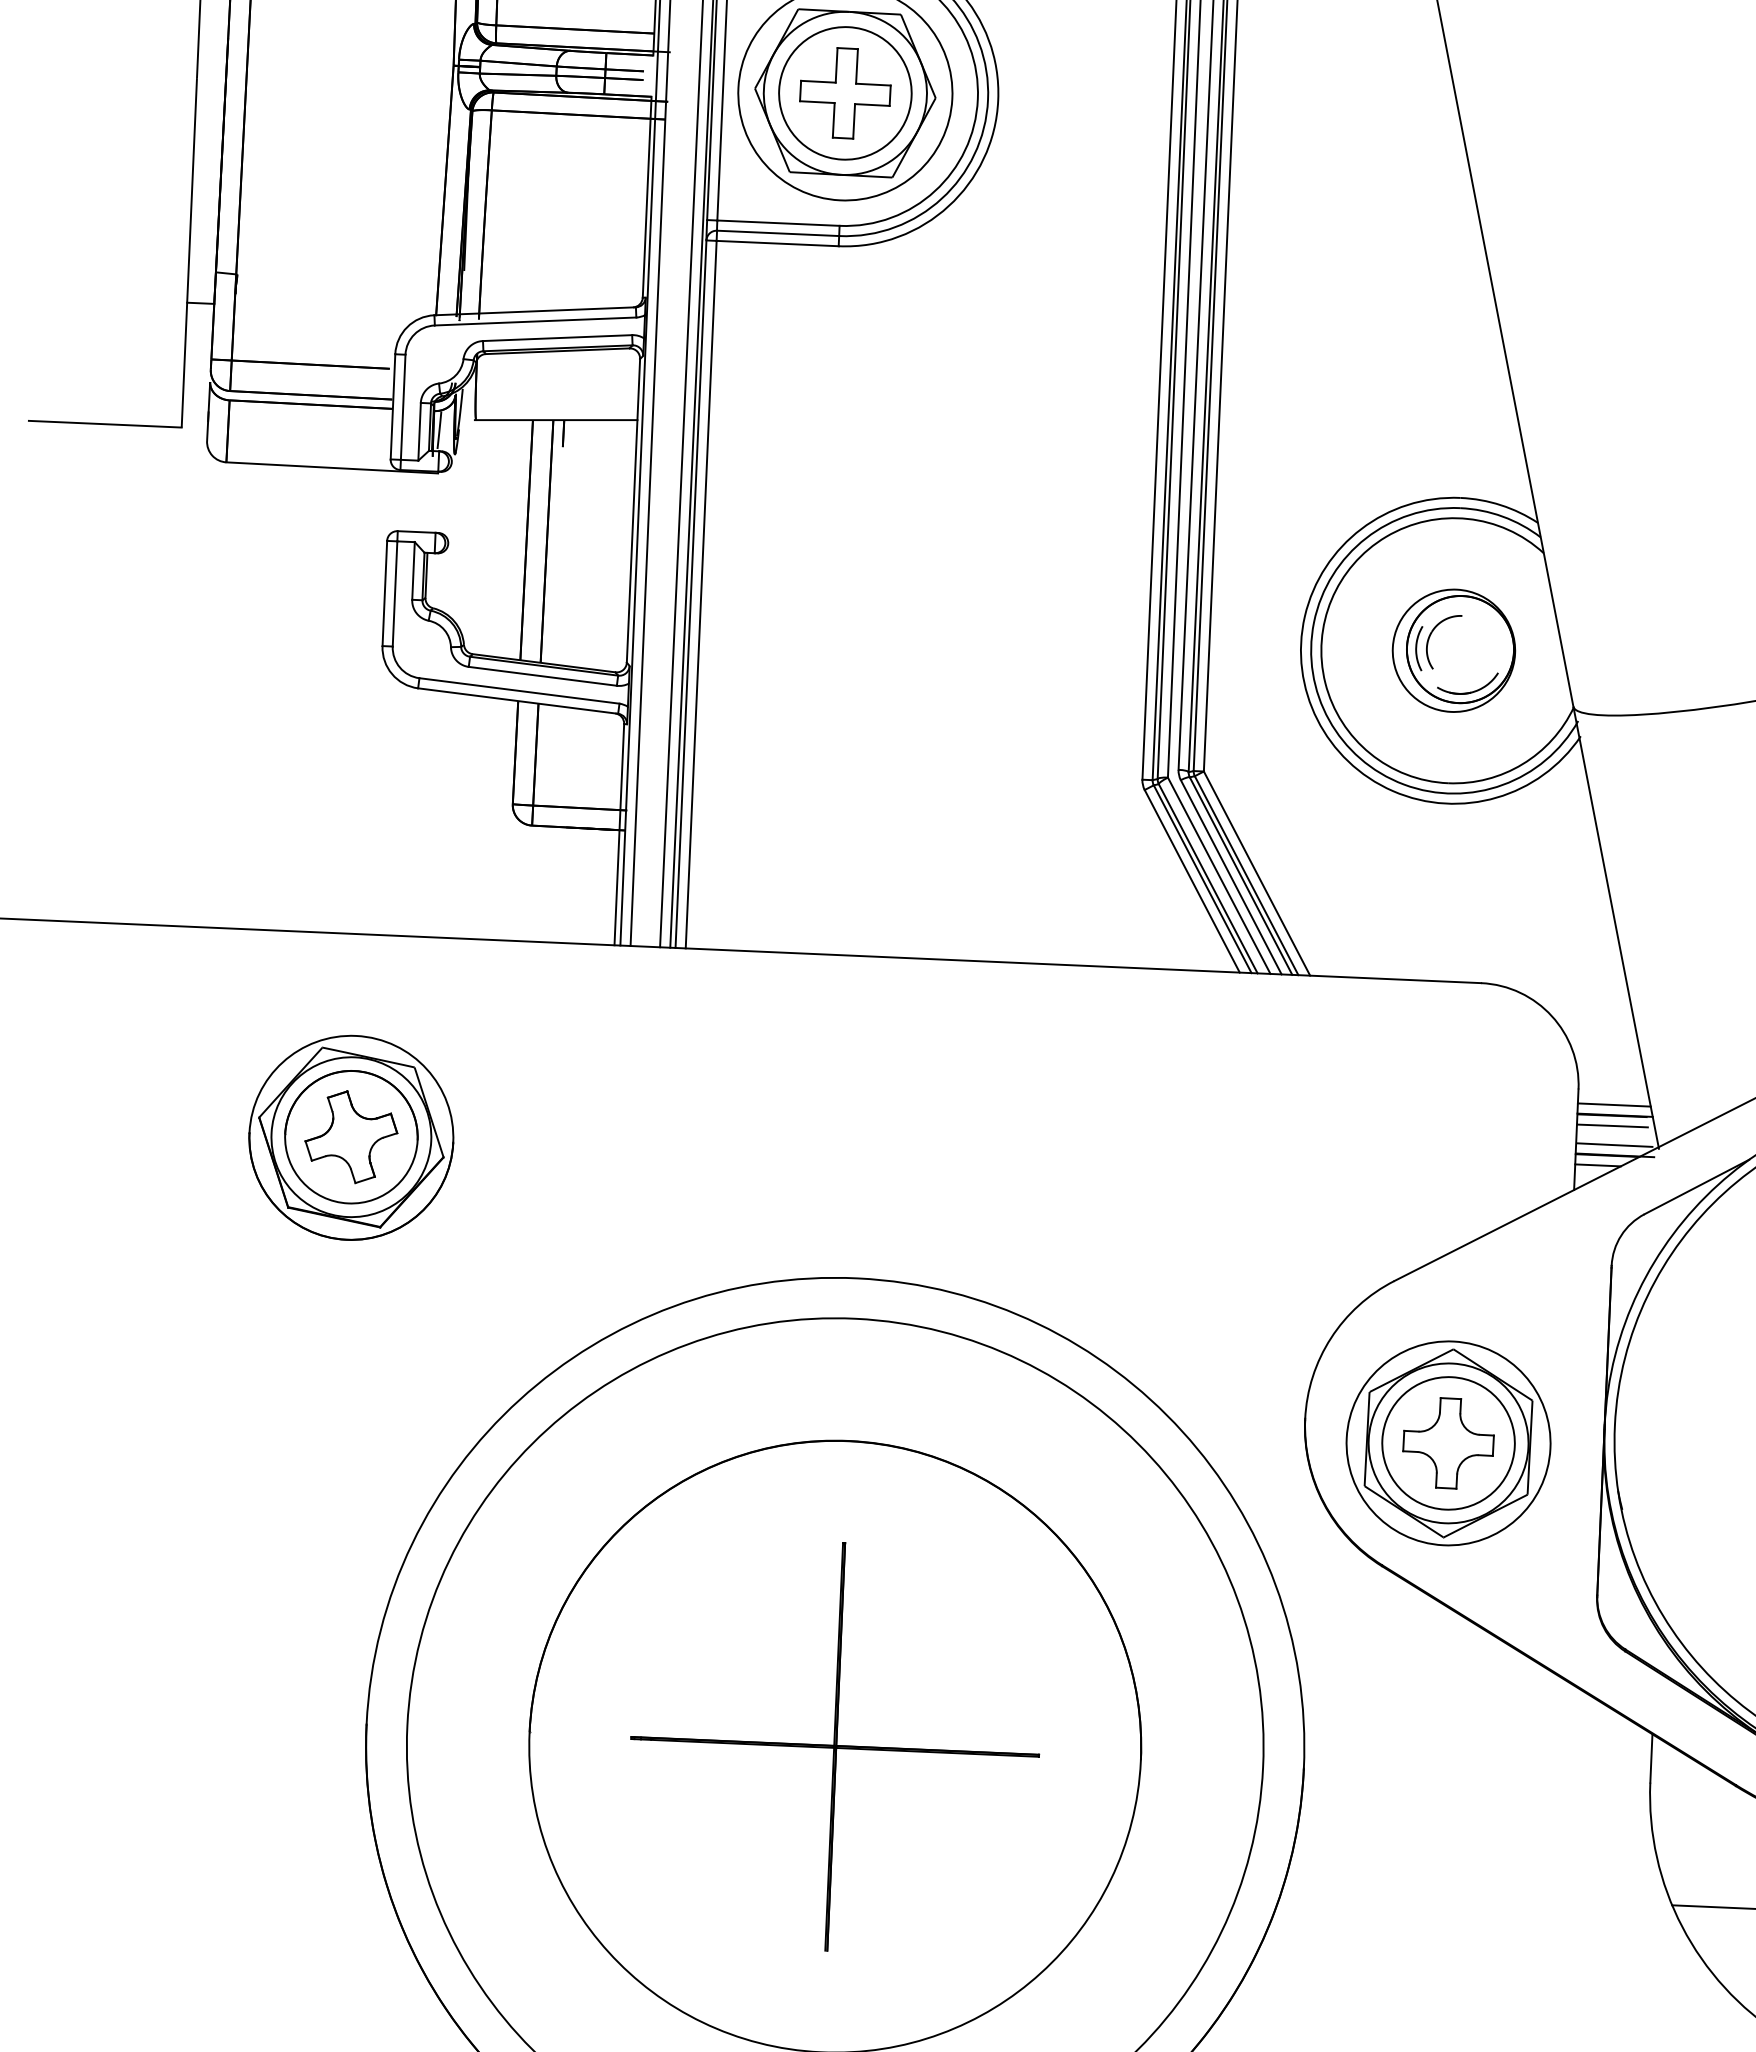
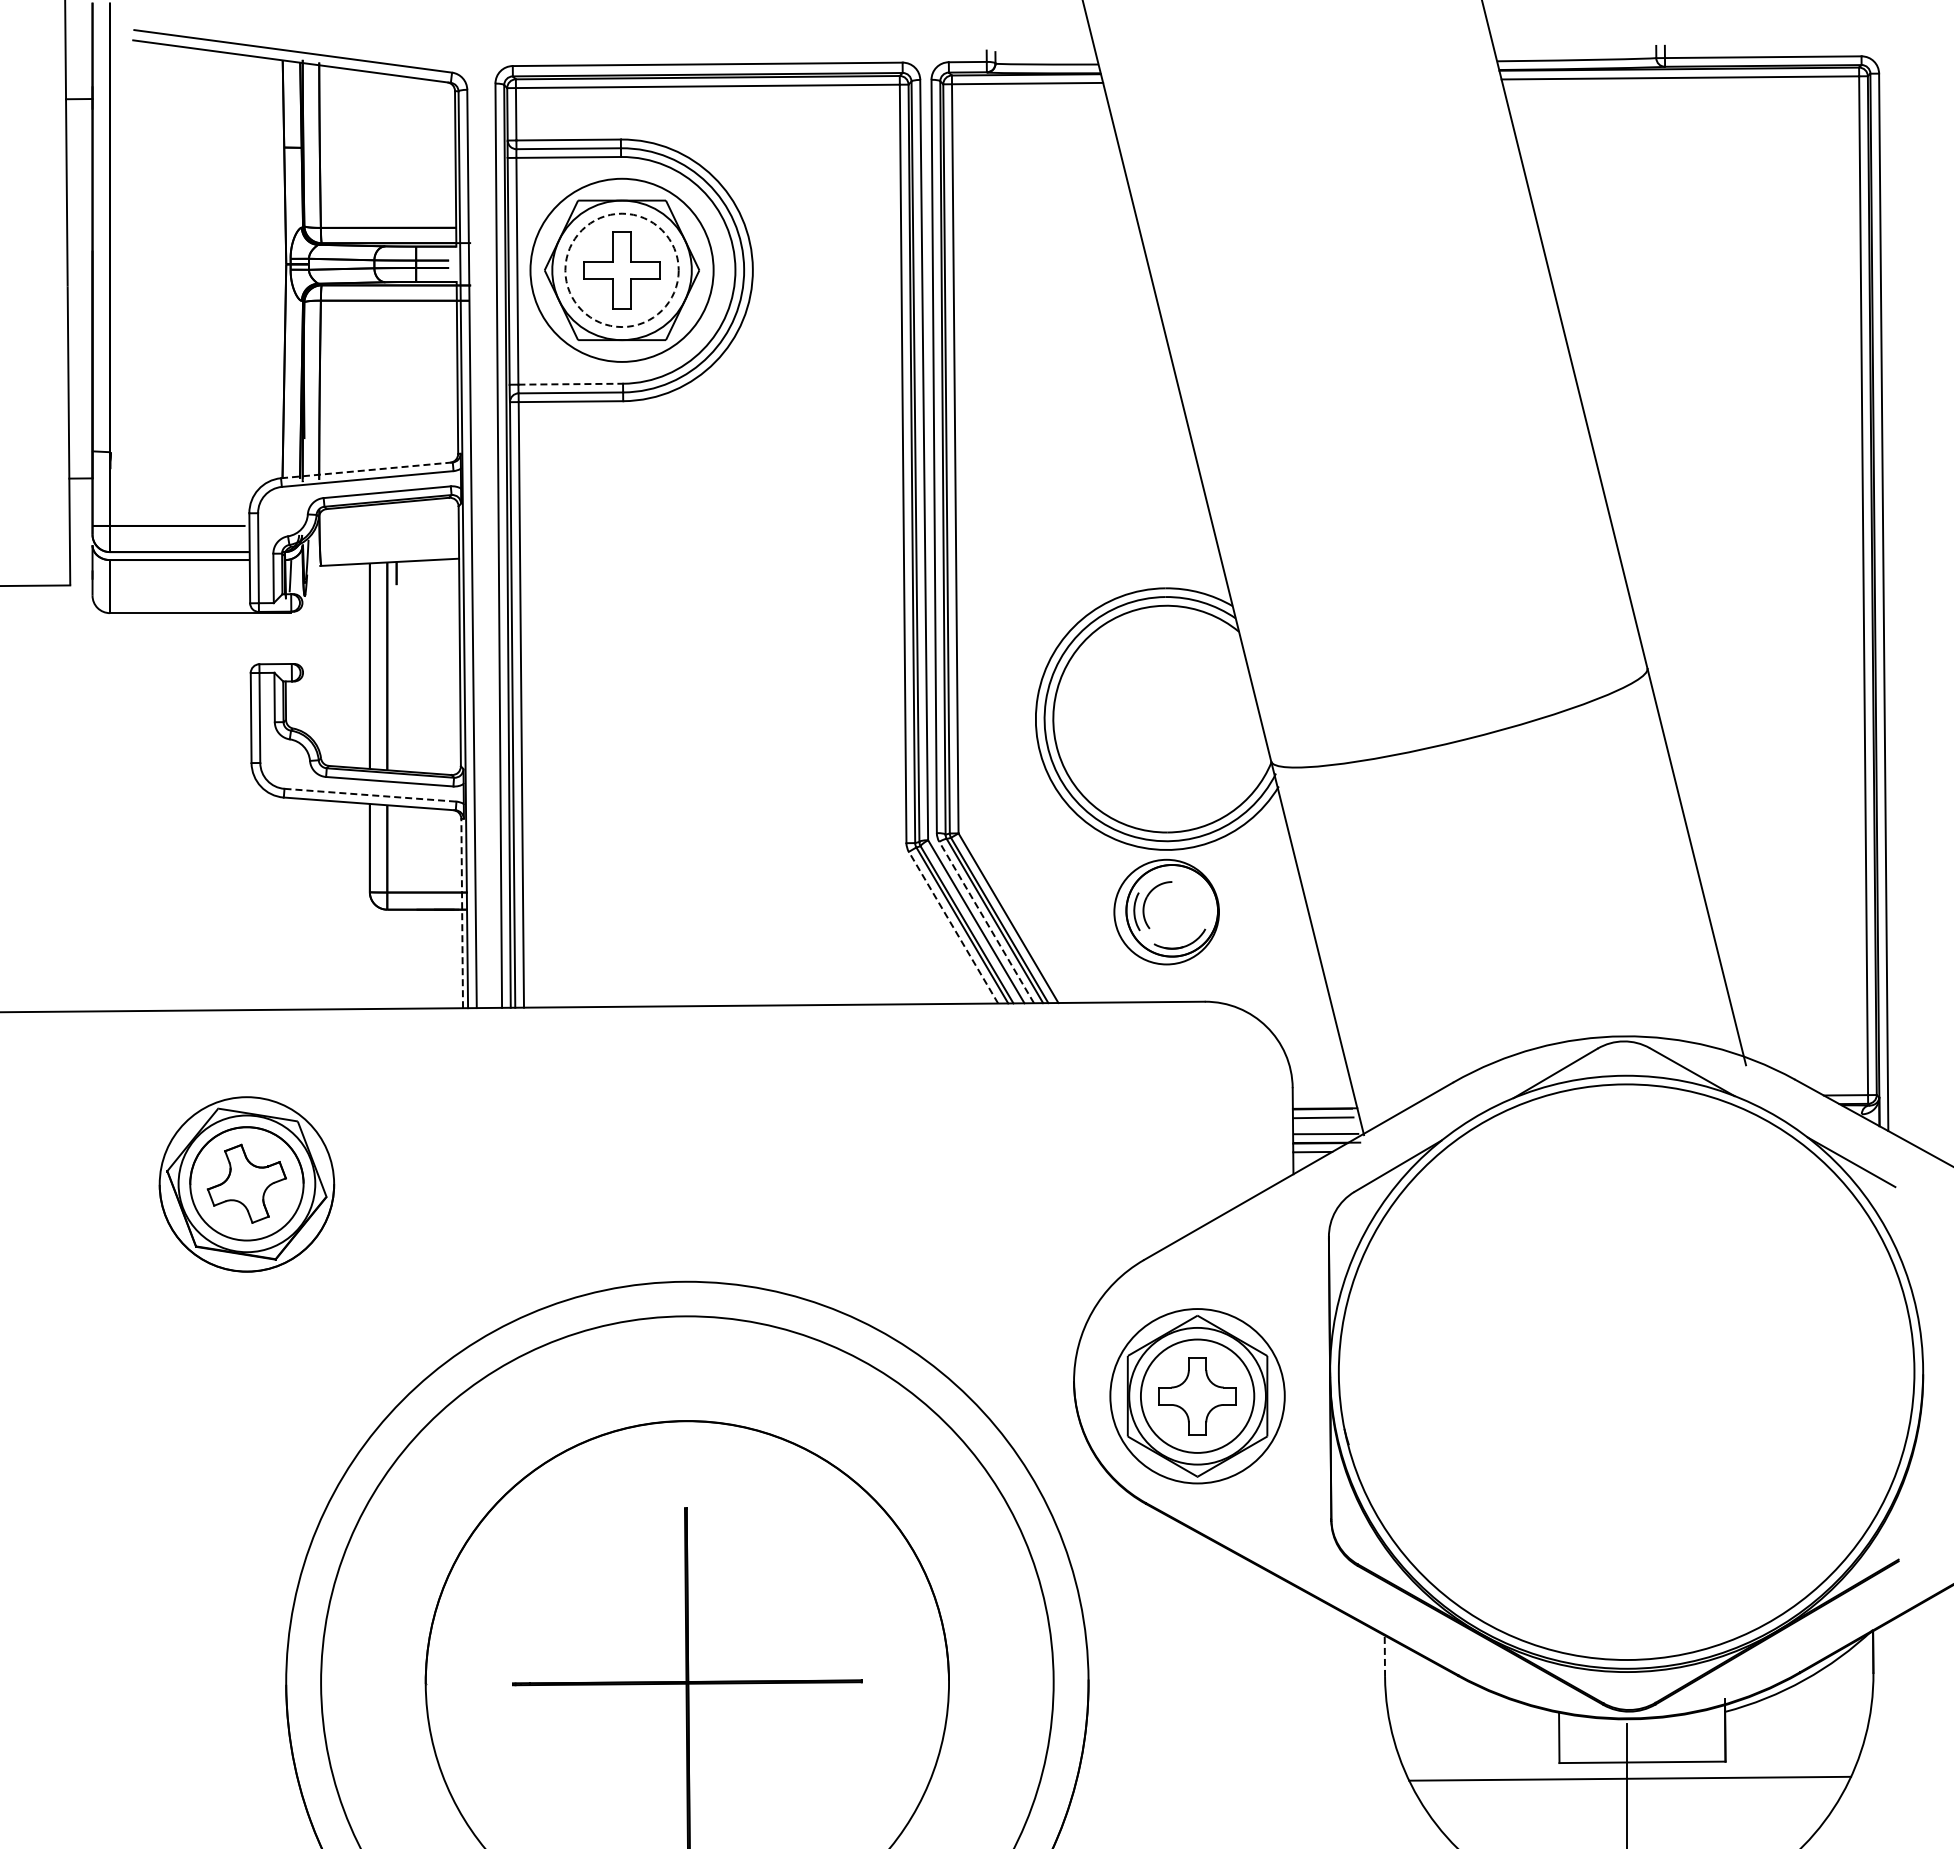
circle: (844, 93) -> (621, 270), solid -> dashed
line: (779, 223) -> (571, 384), solid -> dashed
line: (535, 311) -> (367, 470), solid -> dashed
part: (1453, 650) -> (1166, 911), moved
line: (519, 691) -> (370, 795), solid -> dashed
line: (619, 834) -> (462, 913), solid -> dashed
line: (1231, 877) -> (986, 922), solid -> dashed
line: (1192, 881) -> (953, 927), solid -> dashed
line: (1613, 1104) -> (1323, 1099), removed
line: (1650, 1758) -> (1384, 1656), solid -> dashed

